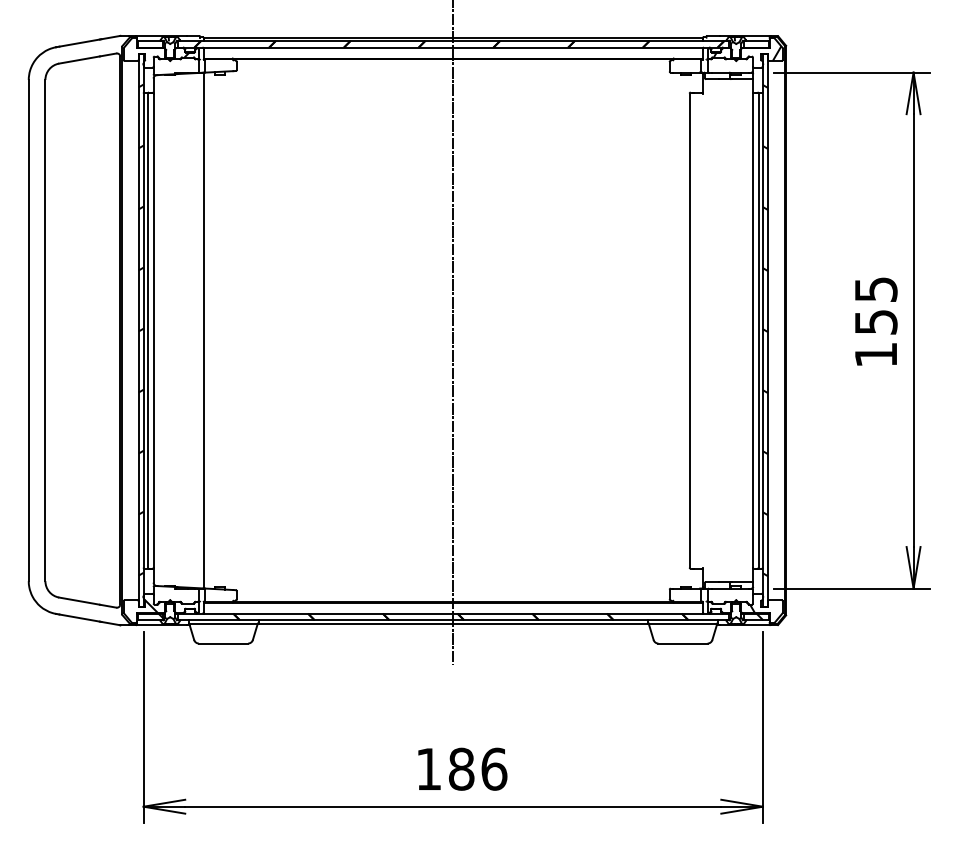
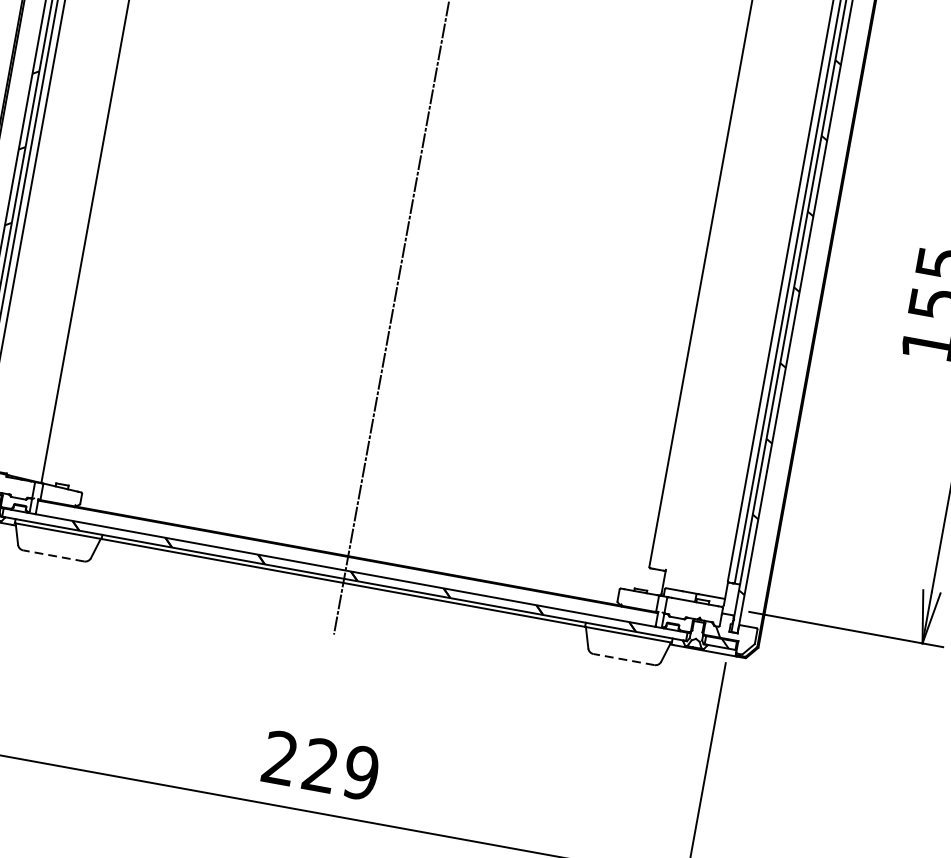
line: (223, 643) -> (53, 555), solid -> dashed
line: (683, 643) -> (624, 659), solid -> dashed
text: (461, 768) -> (320, 764), 186 -> 229

